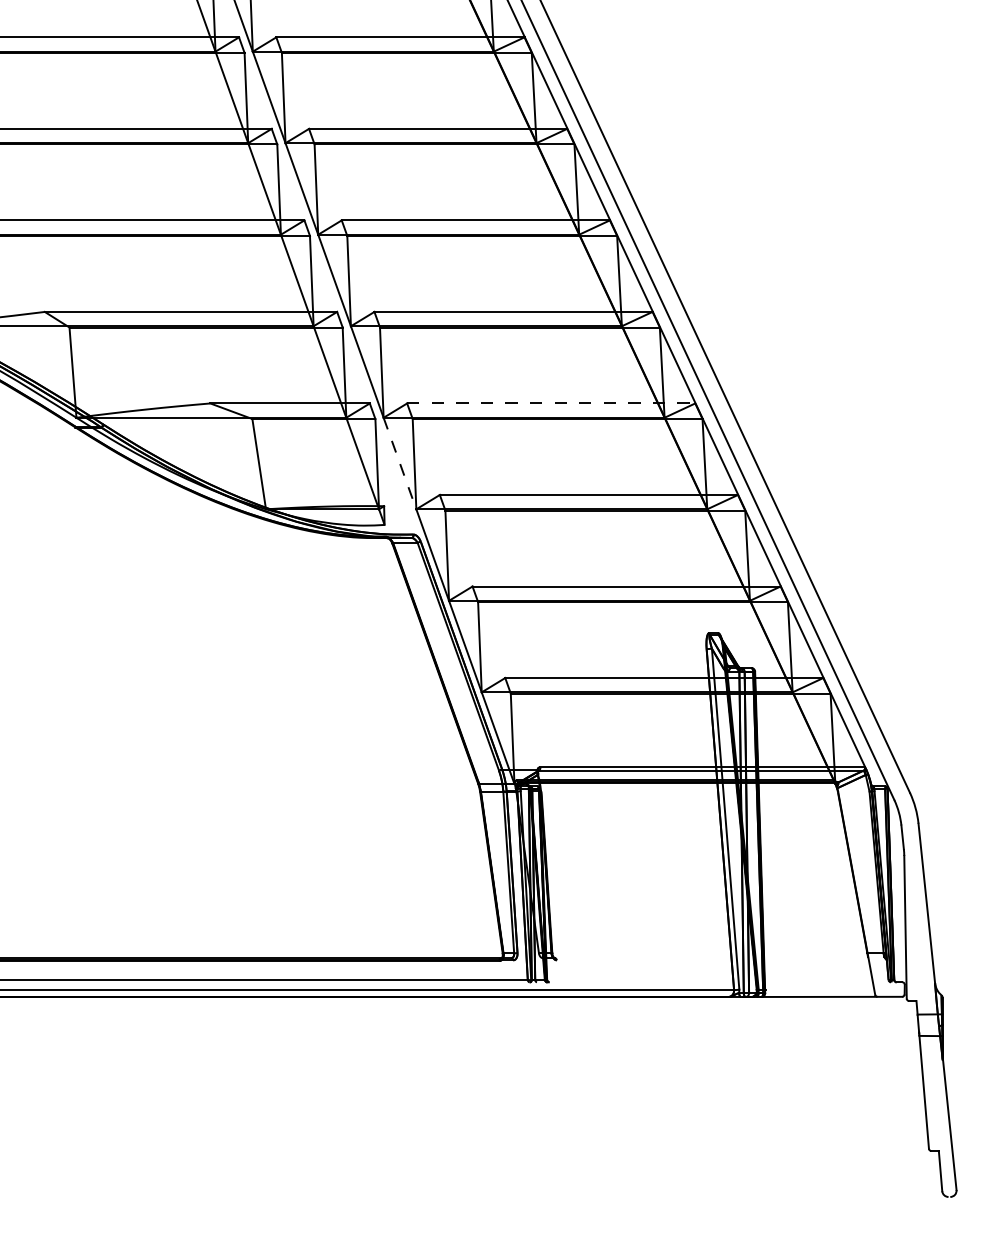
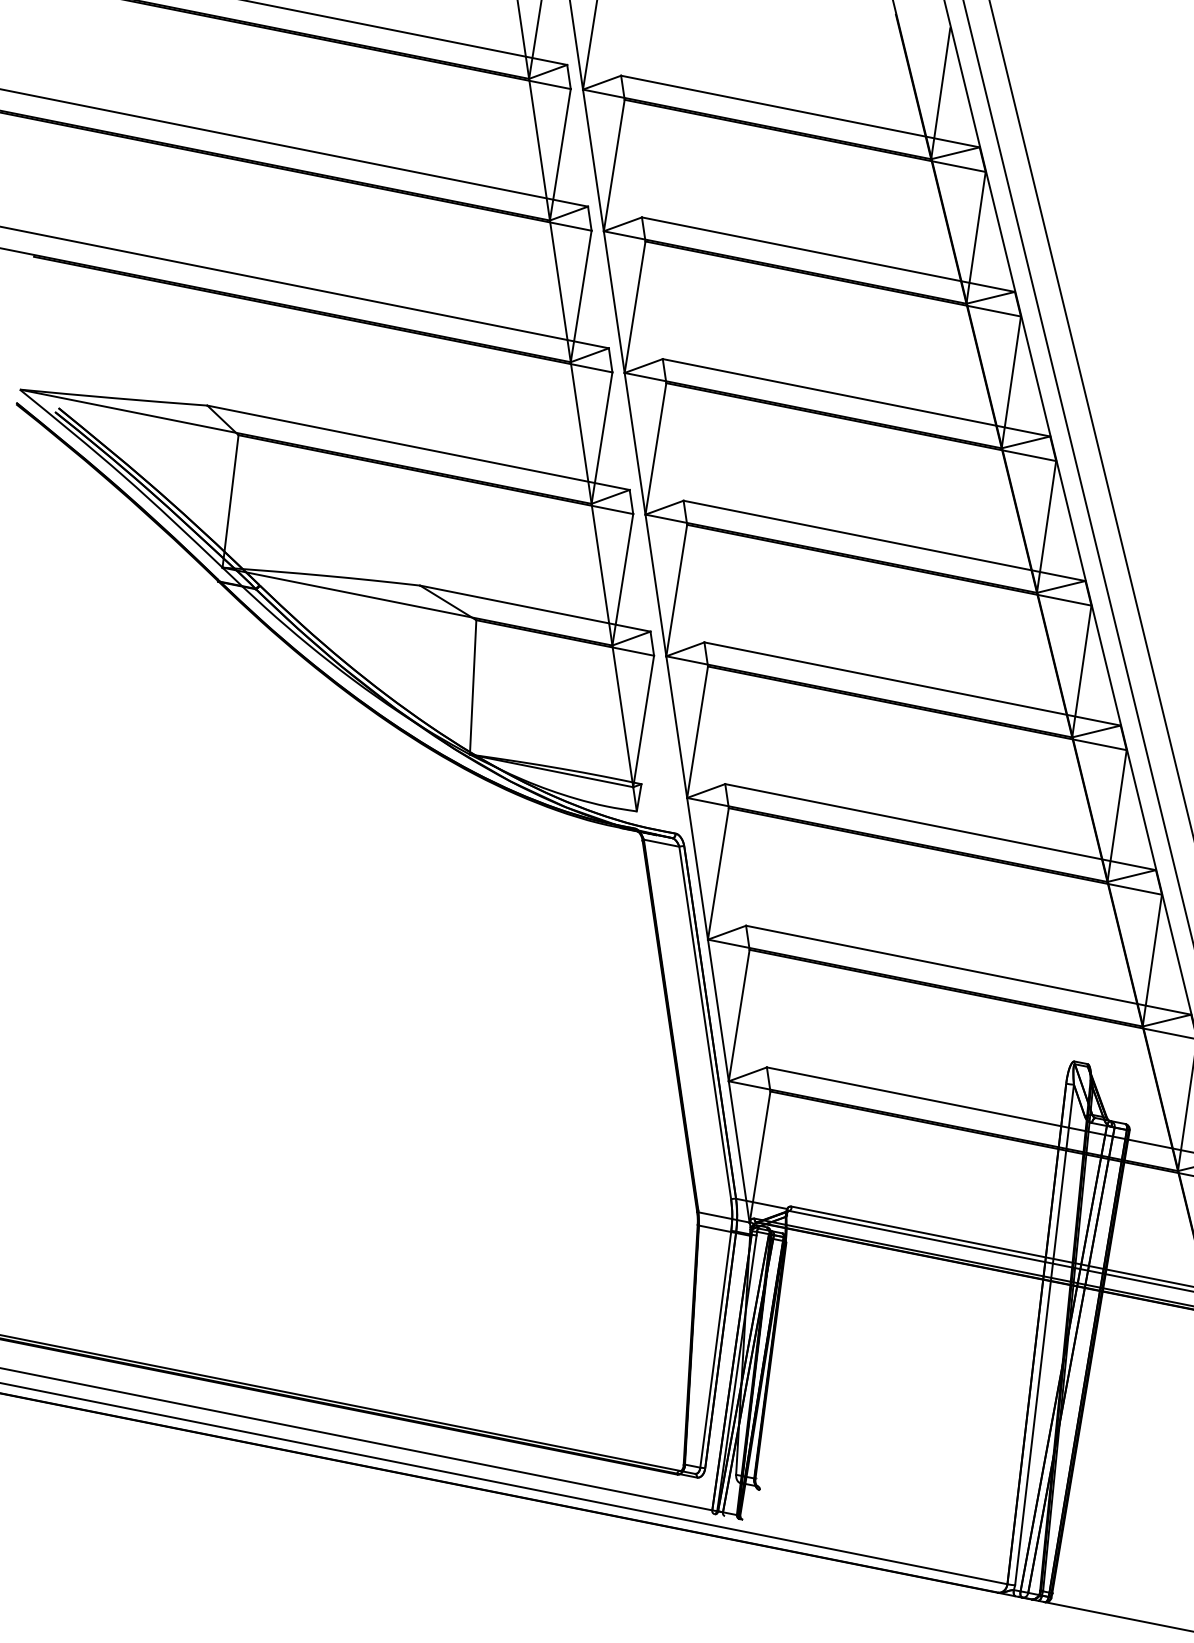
line: (551, 403) -> (912, 684), dashed -> solid
line: (399, 463) -> (676, 726), dashed -> solid

